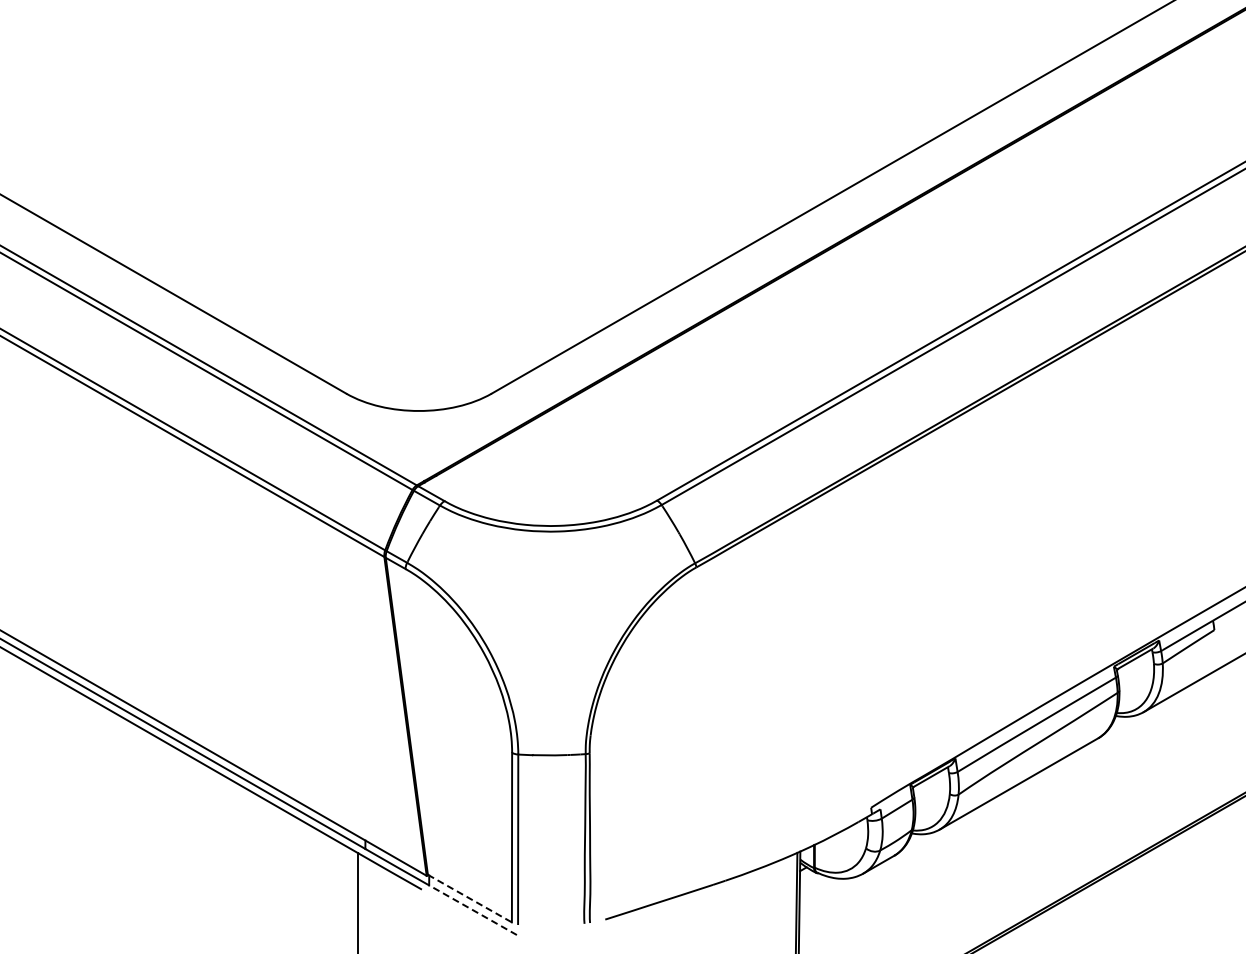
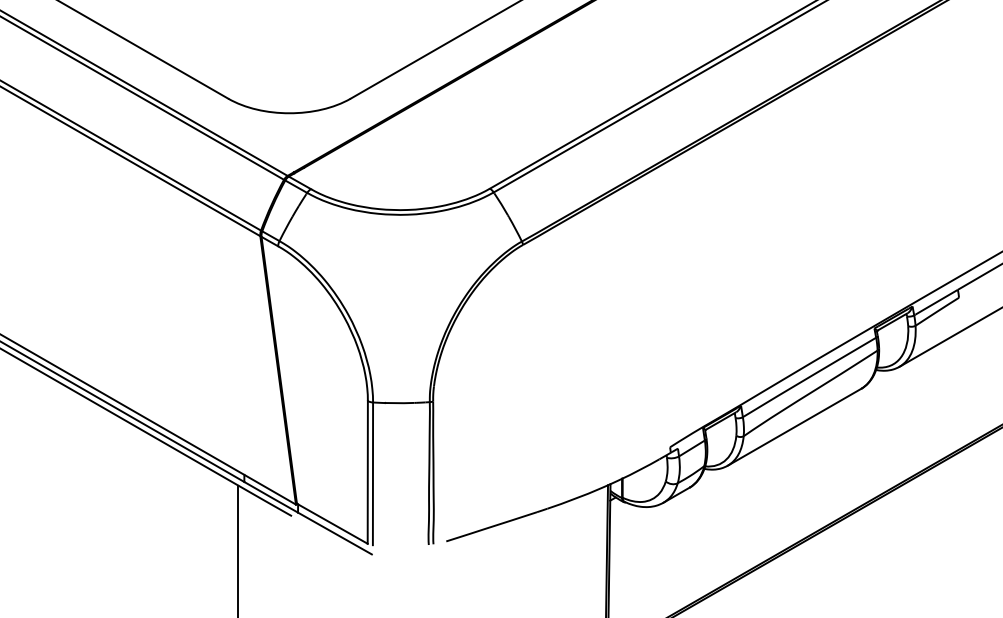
line: (470, 898) -> (332, 523), dashed -> solid
line: (472, 909) -> (334, 532), dashed -> solid

